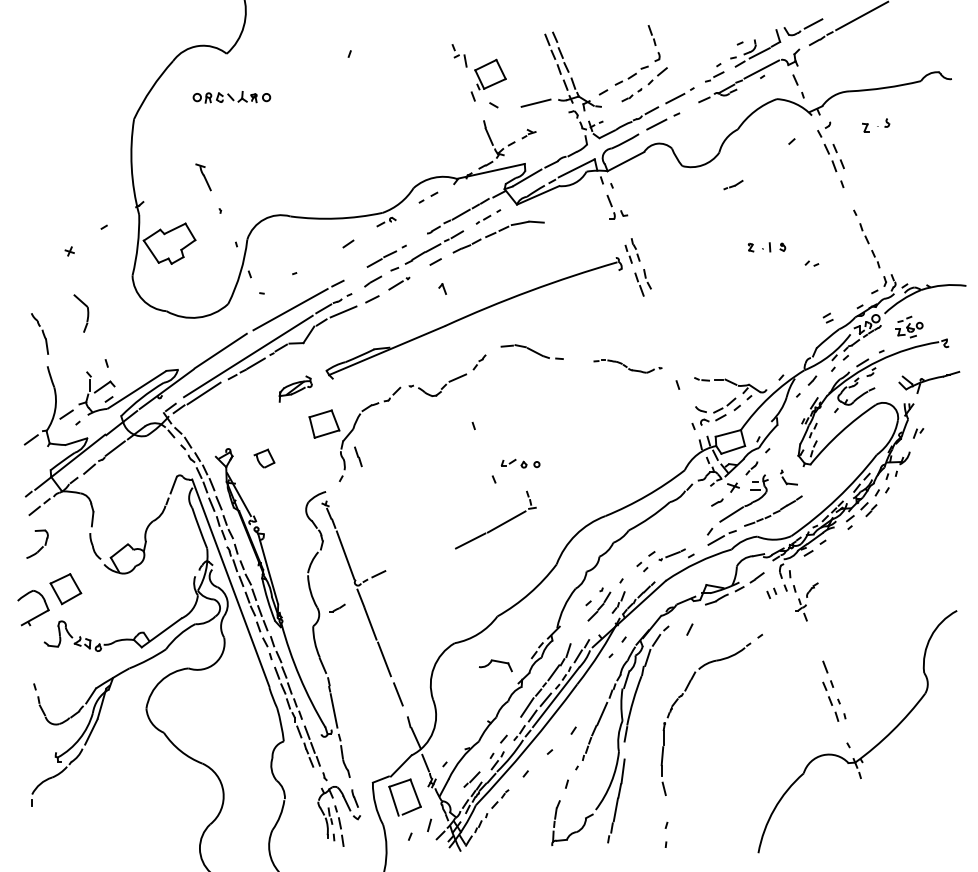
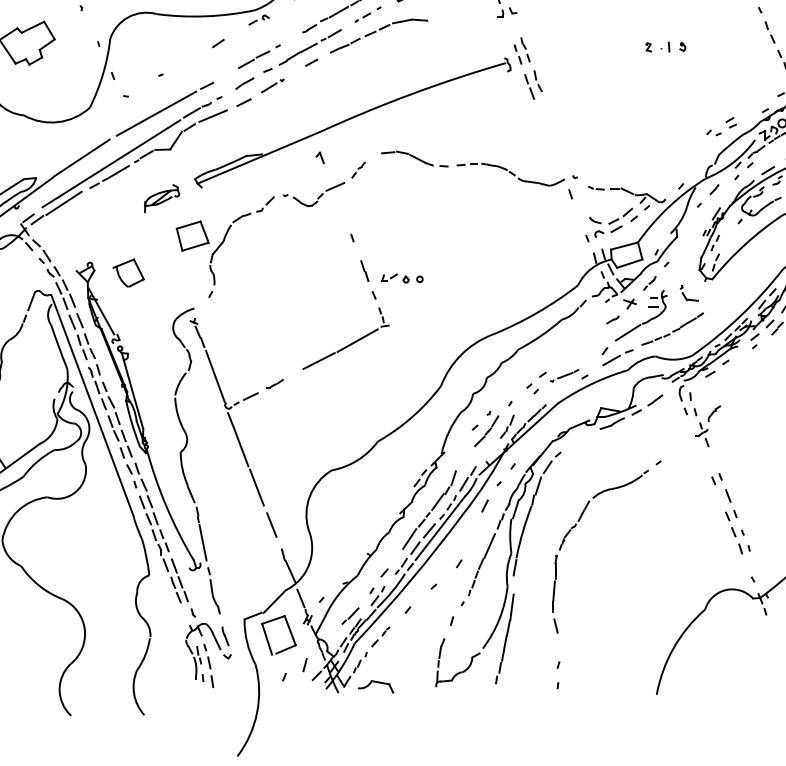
part: (811, 263) -> (713, 132), moved
part: (442, 288) -> (320, 157), moved
part: (627, 366) -> (516, 174), size x1.67
line: (358, 456) -> (364, 270), moved
part: (264, 458) -> (128, 272), size x1.43
part: (498, 525) -> (348, 344), moved
part: (771, 593) -> (716, 479), moved
line: (338, 607) -> (276, 382), moved
line: (689, 629) -> (484, 505), moved
part: (495, 665) -> (375, 686), moved

